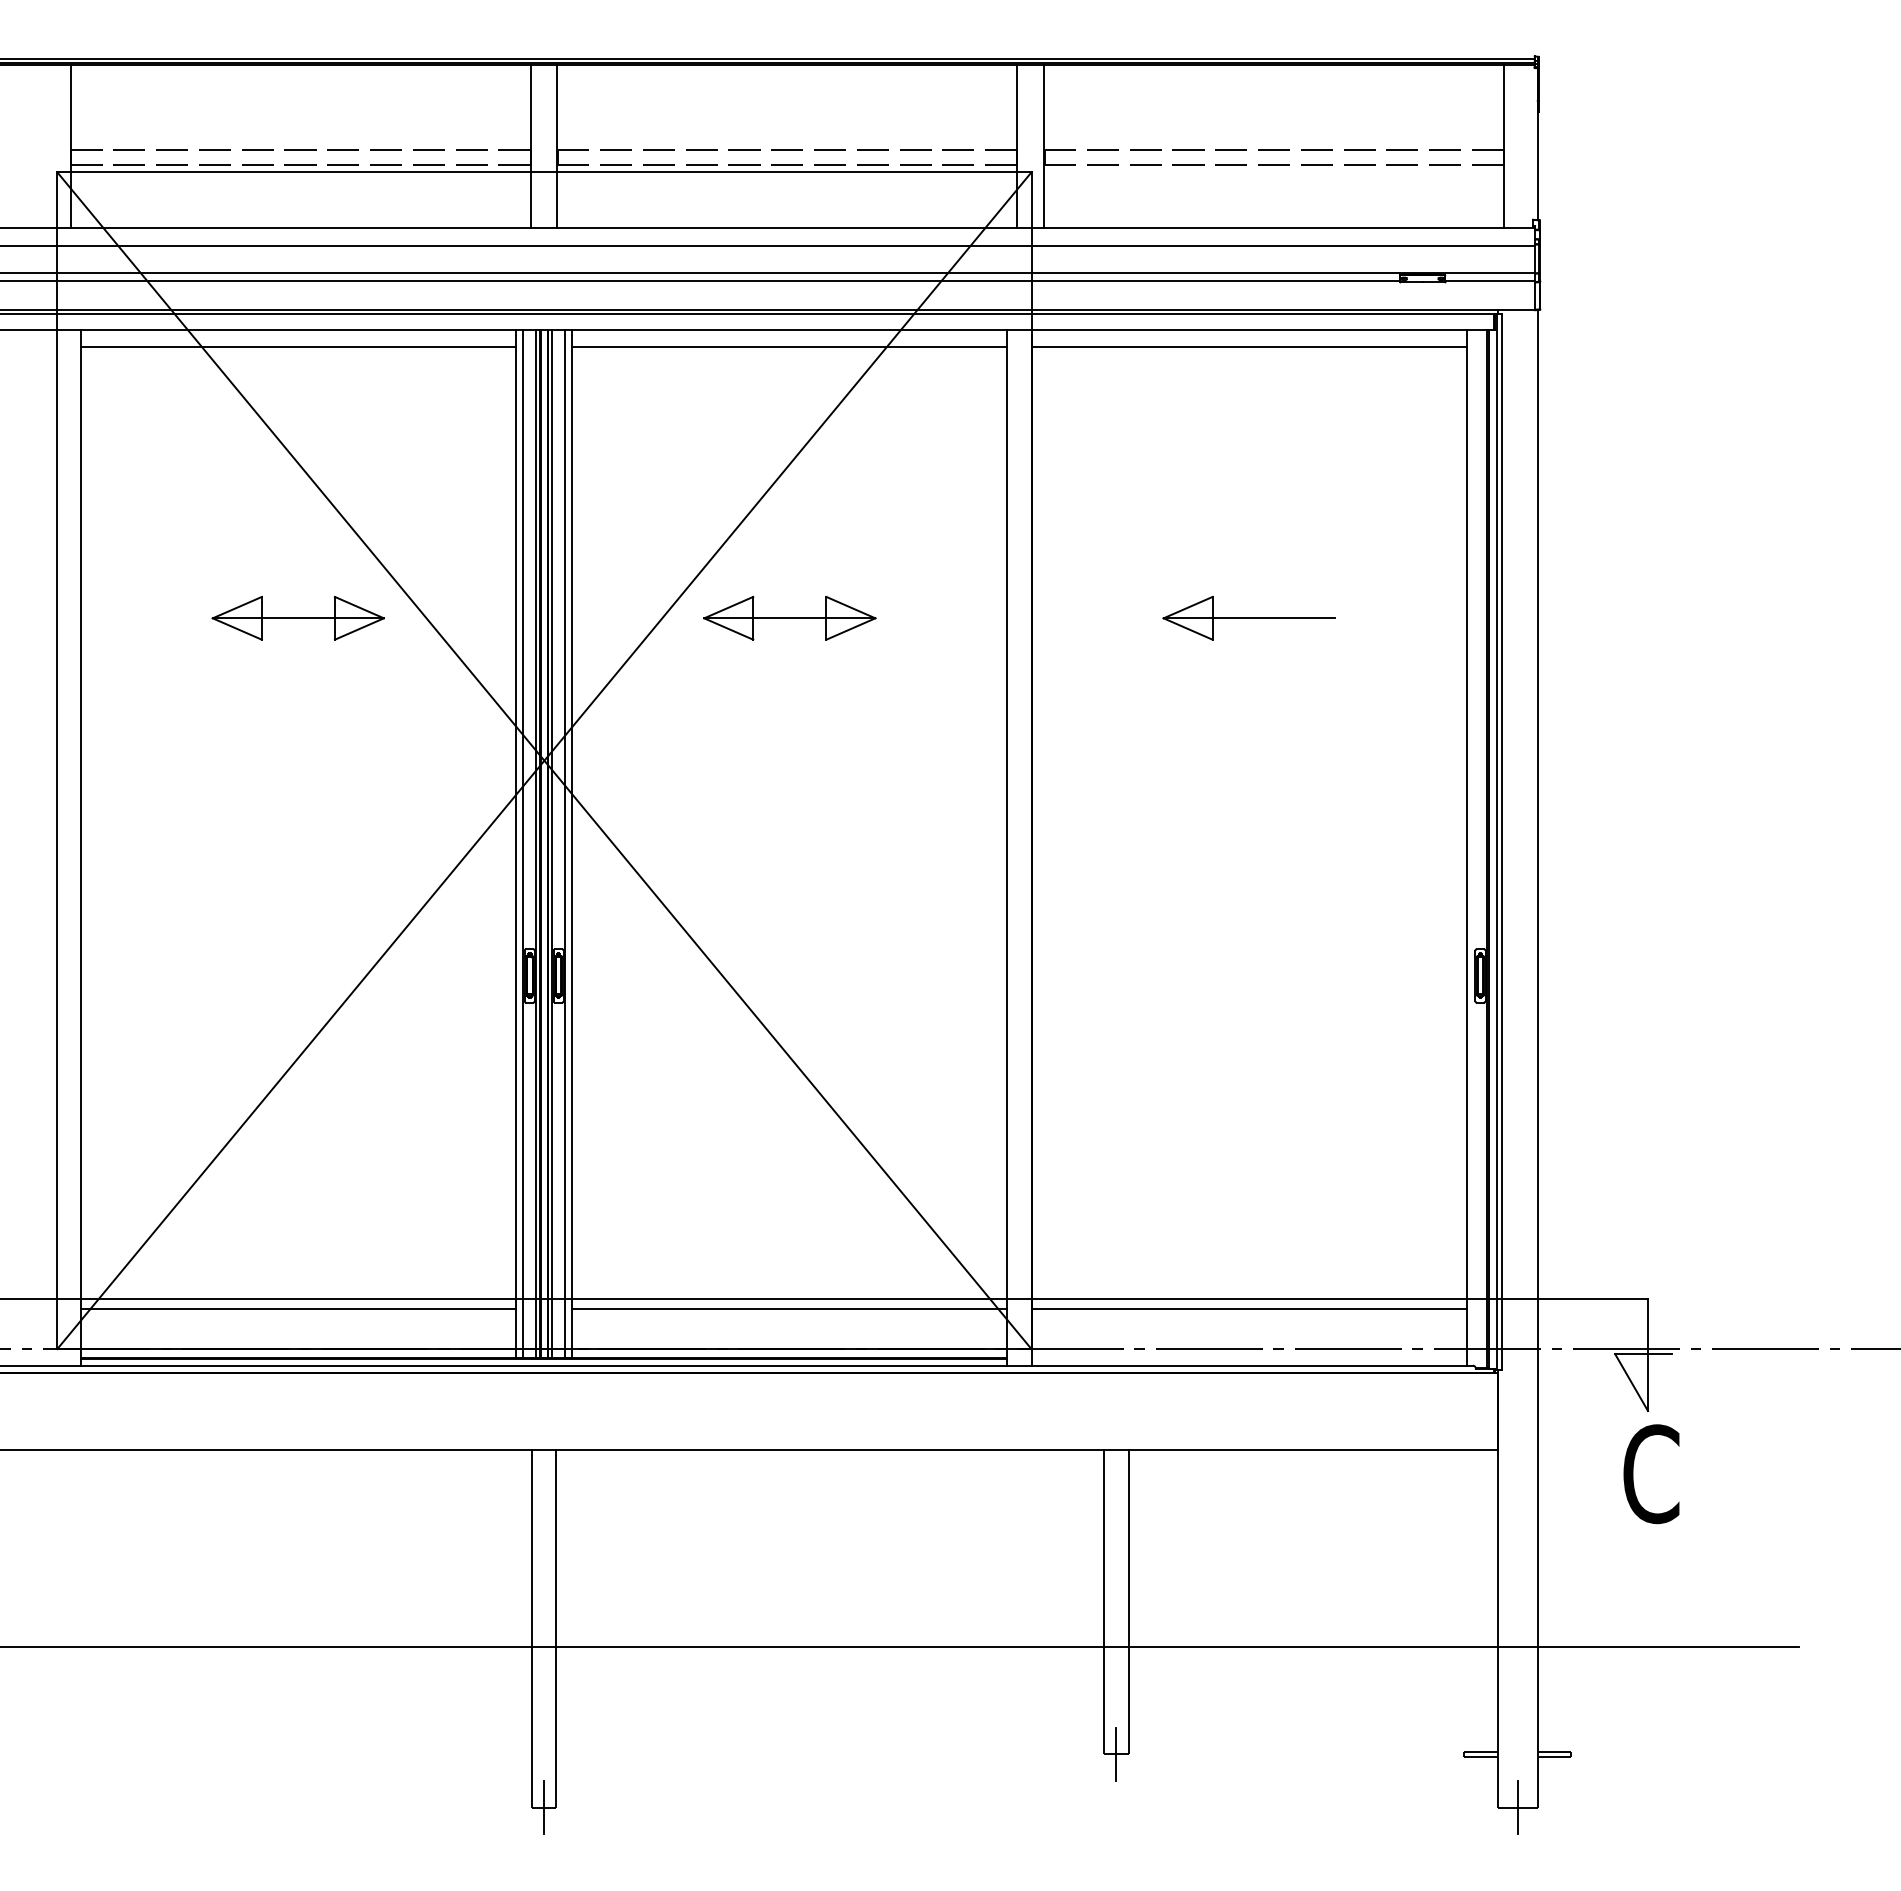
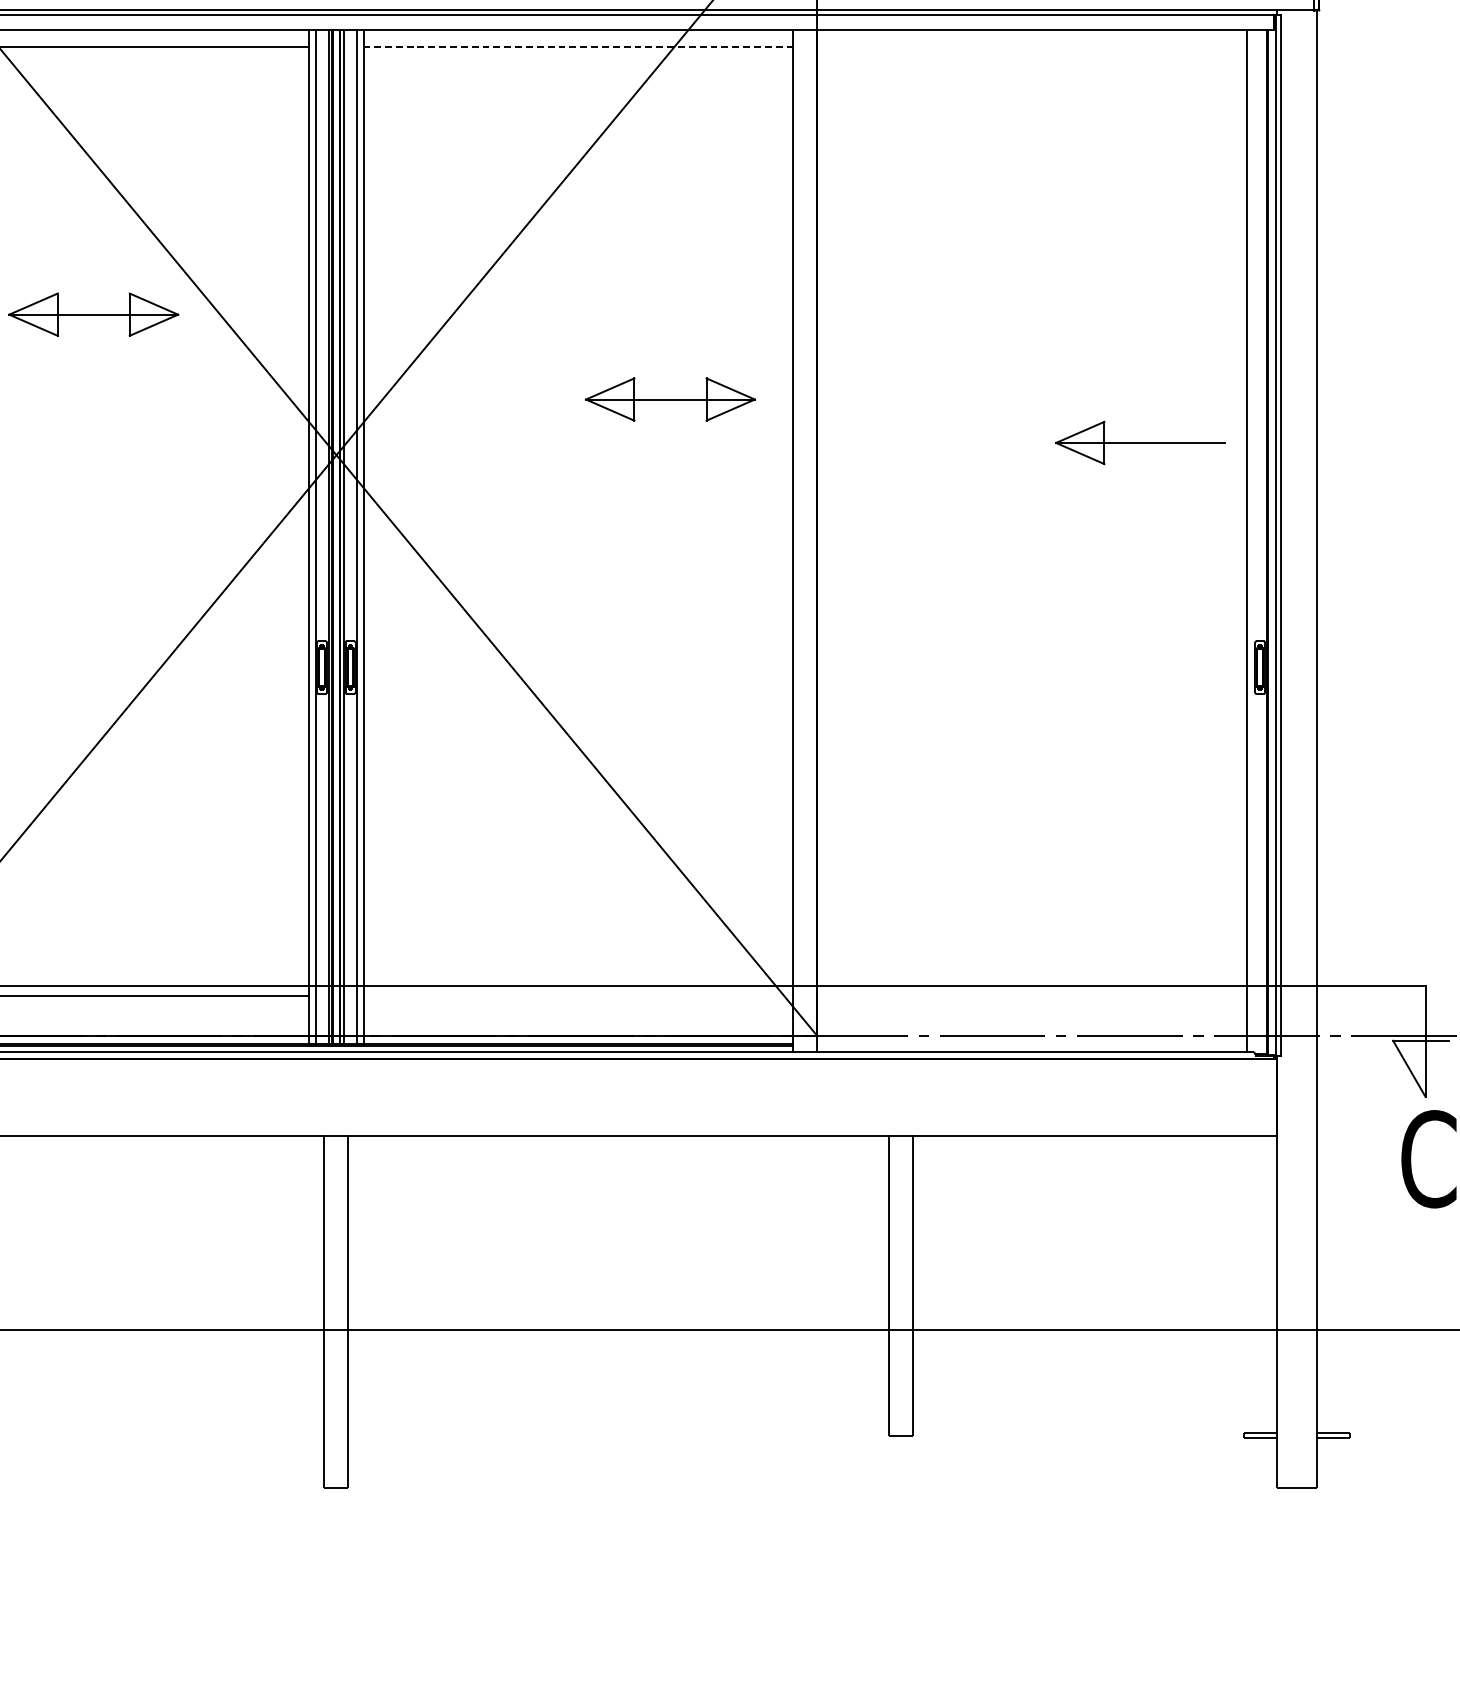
line: (789, 347) -> (578, 47), solid -> dashed
line: (1248, 347) -> (1031, 47), removed
part: (789, 617) -> (670, 398), moved
part: (1248, 618) -> (1139, 443), moved
line: (789, 1308) -> (578, 995), removed
line: (1248, 1308) -> (1031, 995), removed
line: (1116, 1753) -> (901, 1434), removed
line: (544, 1807) -> (336, 1488), removed
line: (1517, 1807) -> (1296, 1488), removed

